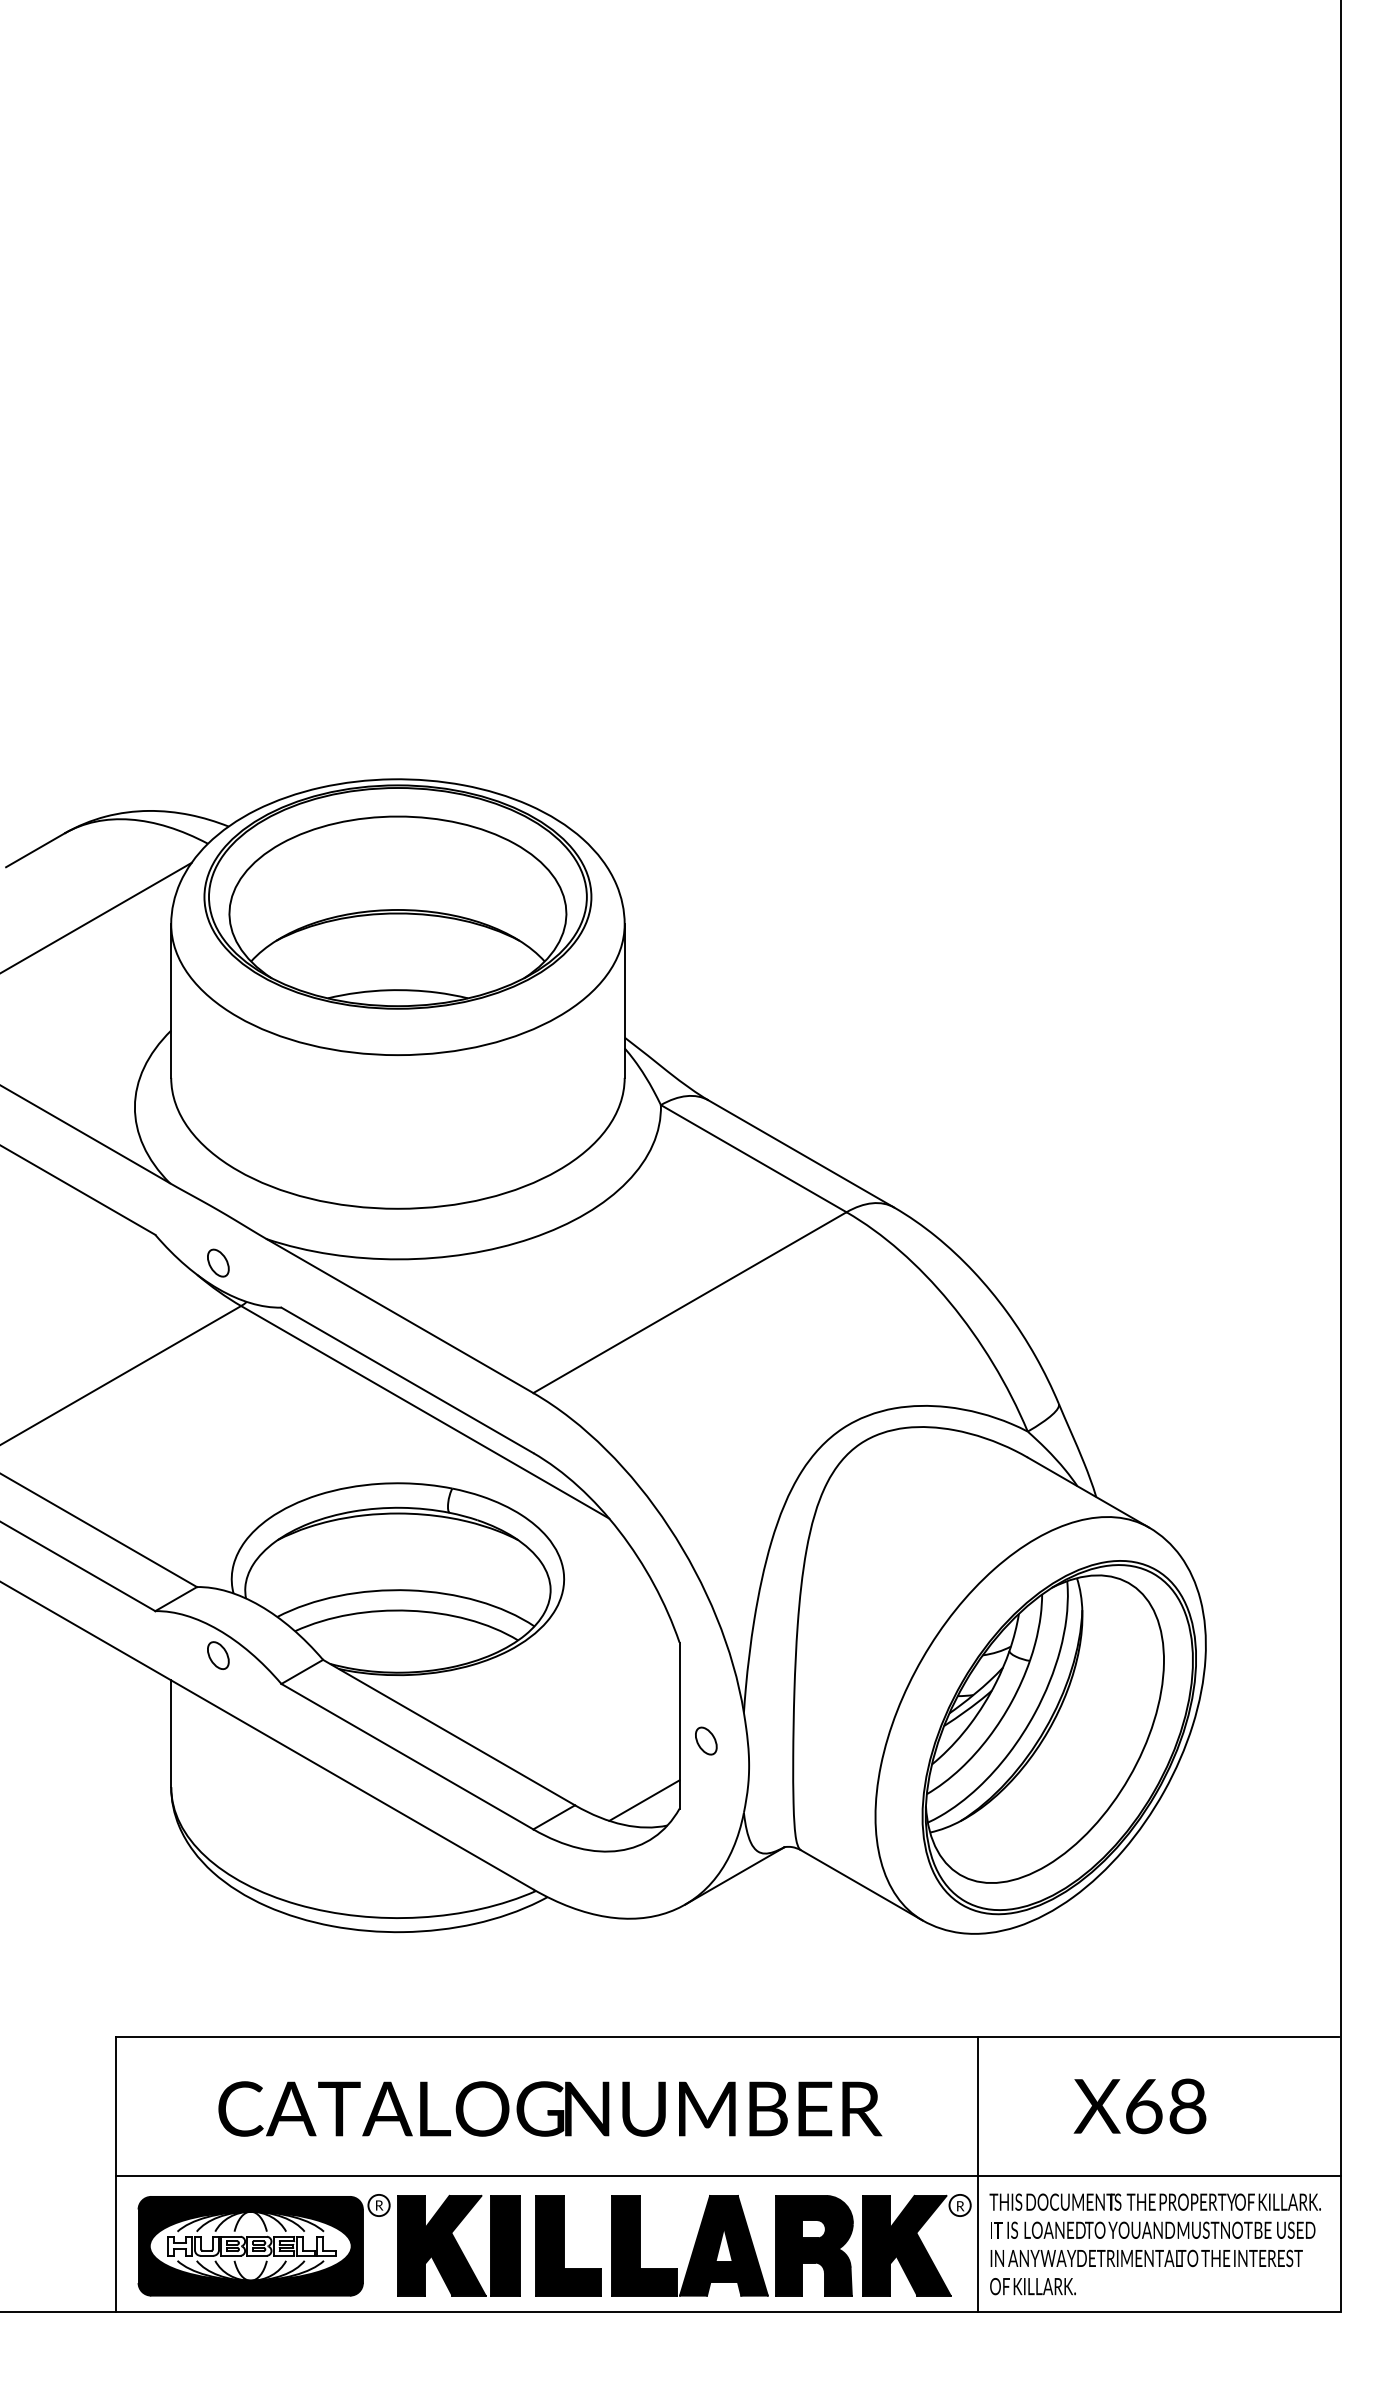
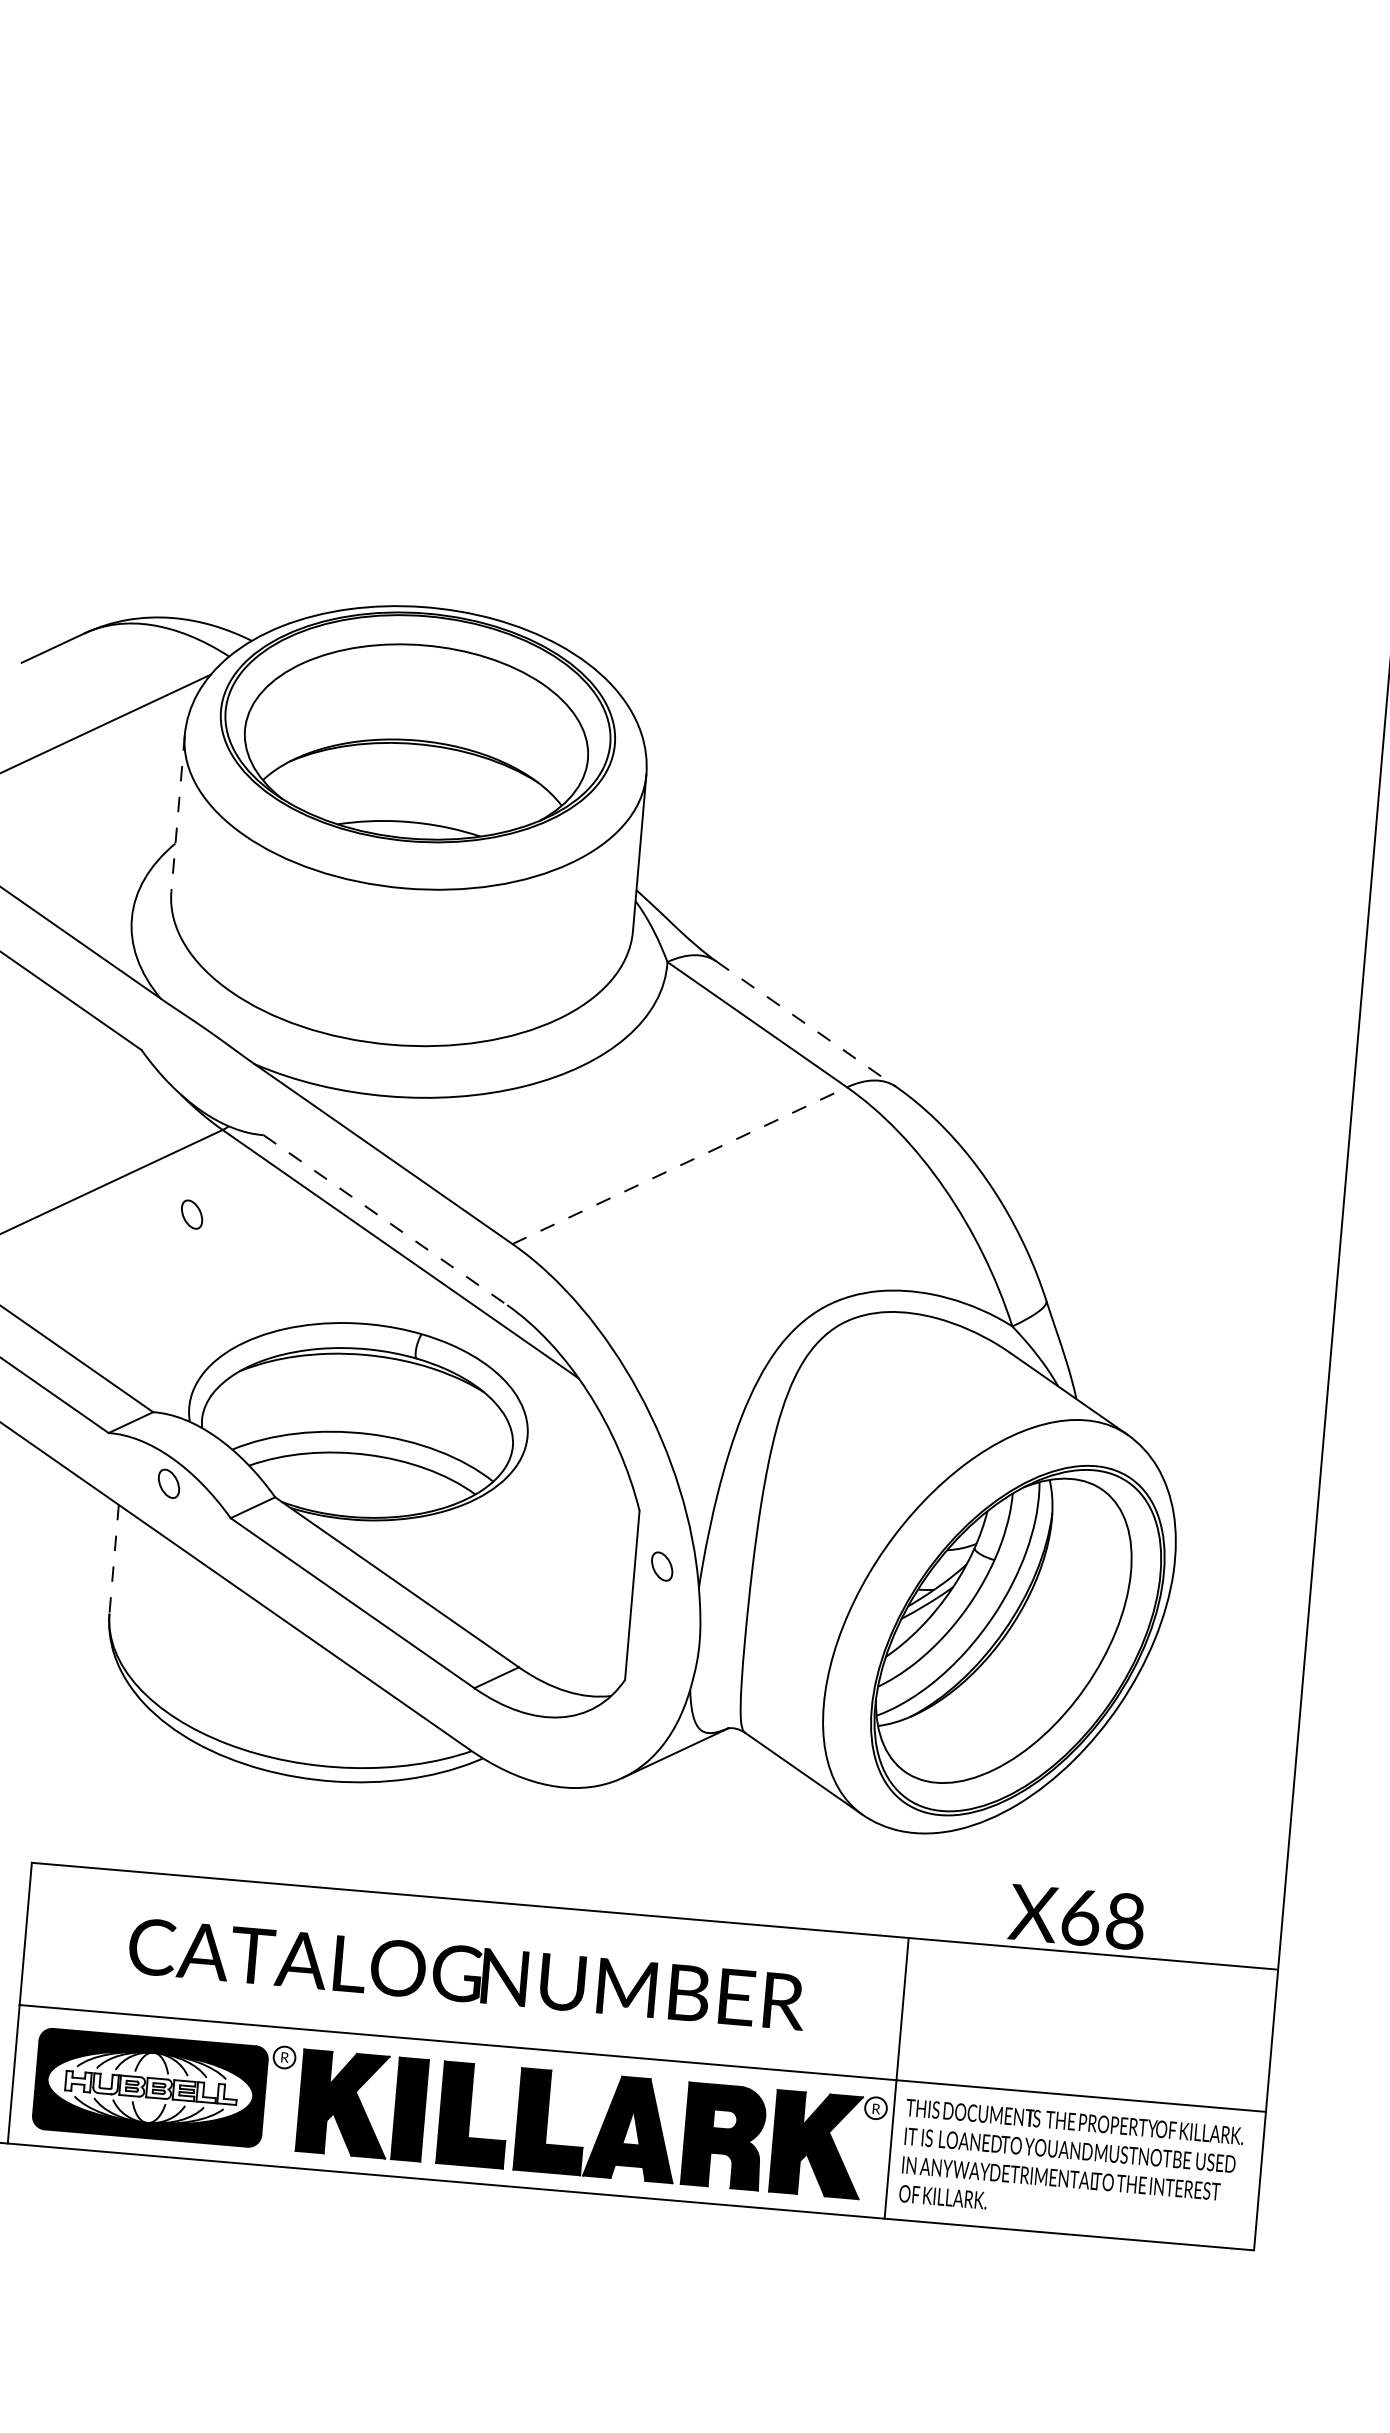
line: (171, 1001) -> (178, 813), solid -> dashed
line: (801, 1154) -> (806, 1024), solid -> dashed
part: (218, 1262) -> (192, 1213), moved
line: (689, 1302) -> (679, 1165), solid -> dashed
line: (407, 1380) -> (385, 1220), solid -> dashed
line: (171, 1734) -> (114, 1560), solid -> dashed
part: (706, 1740) -> (662, 1565), moved
line: (644, 1800) -> (590, 1668), removed
text: (1139, 2106) -> (1076, 1917), moved

